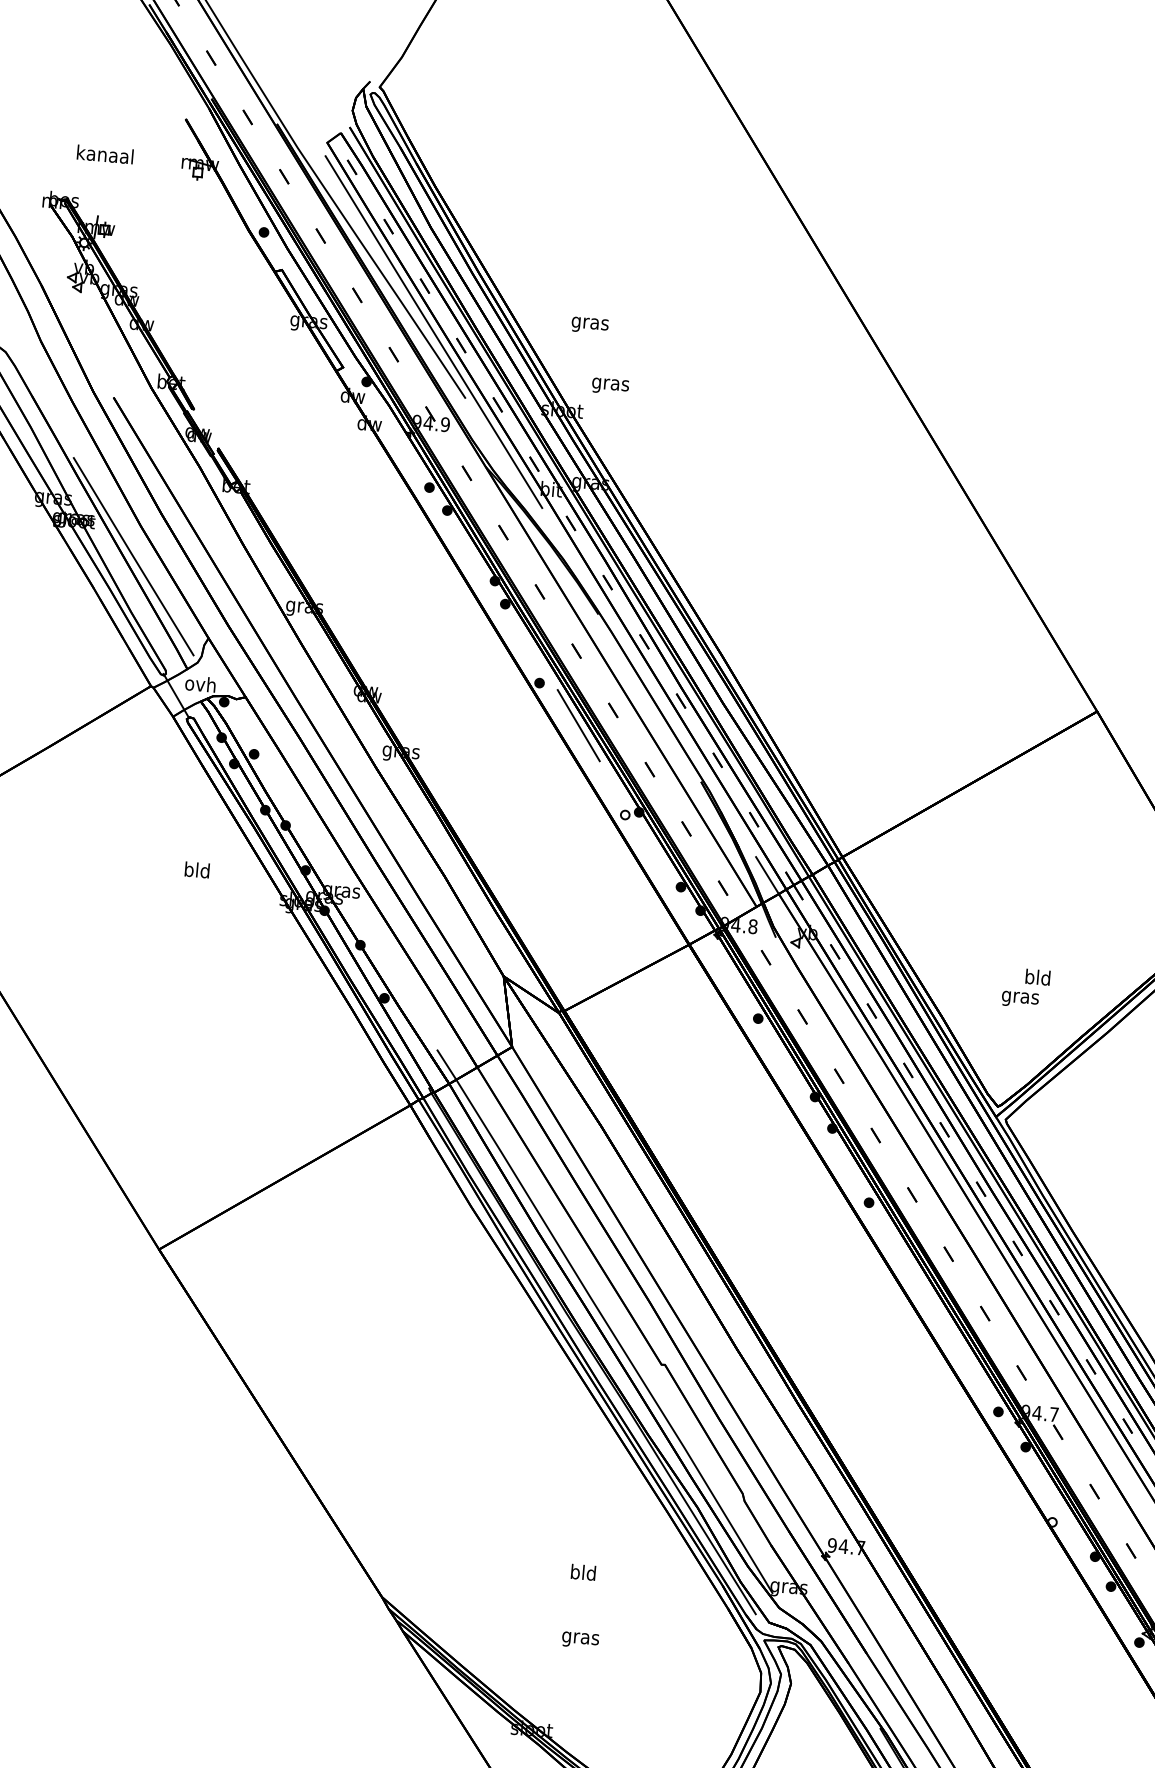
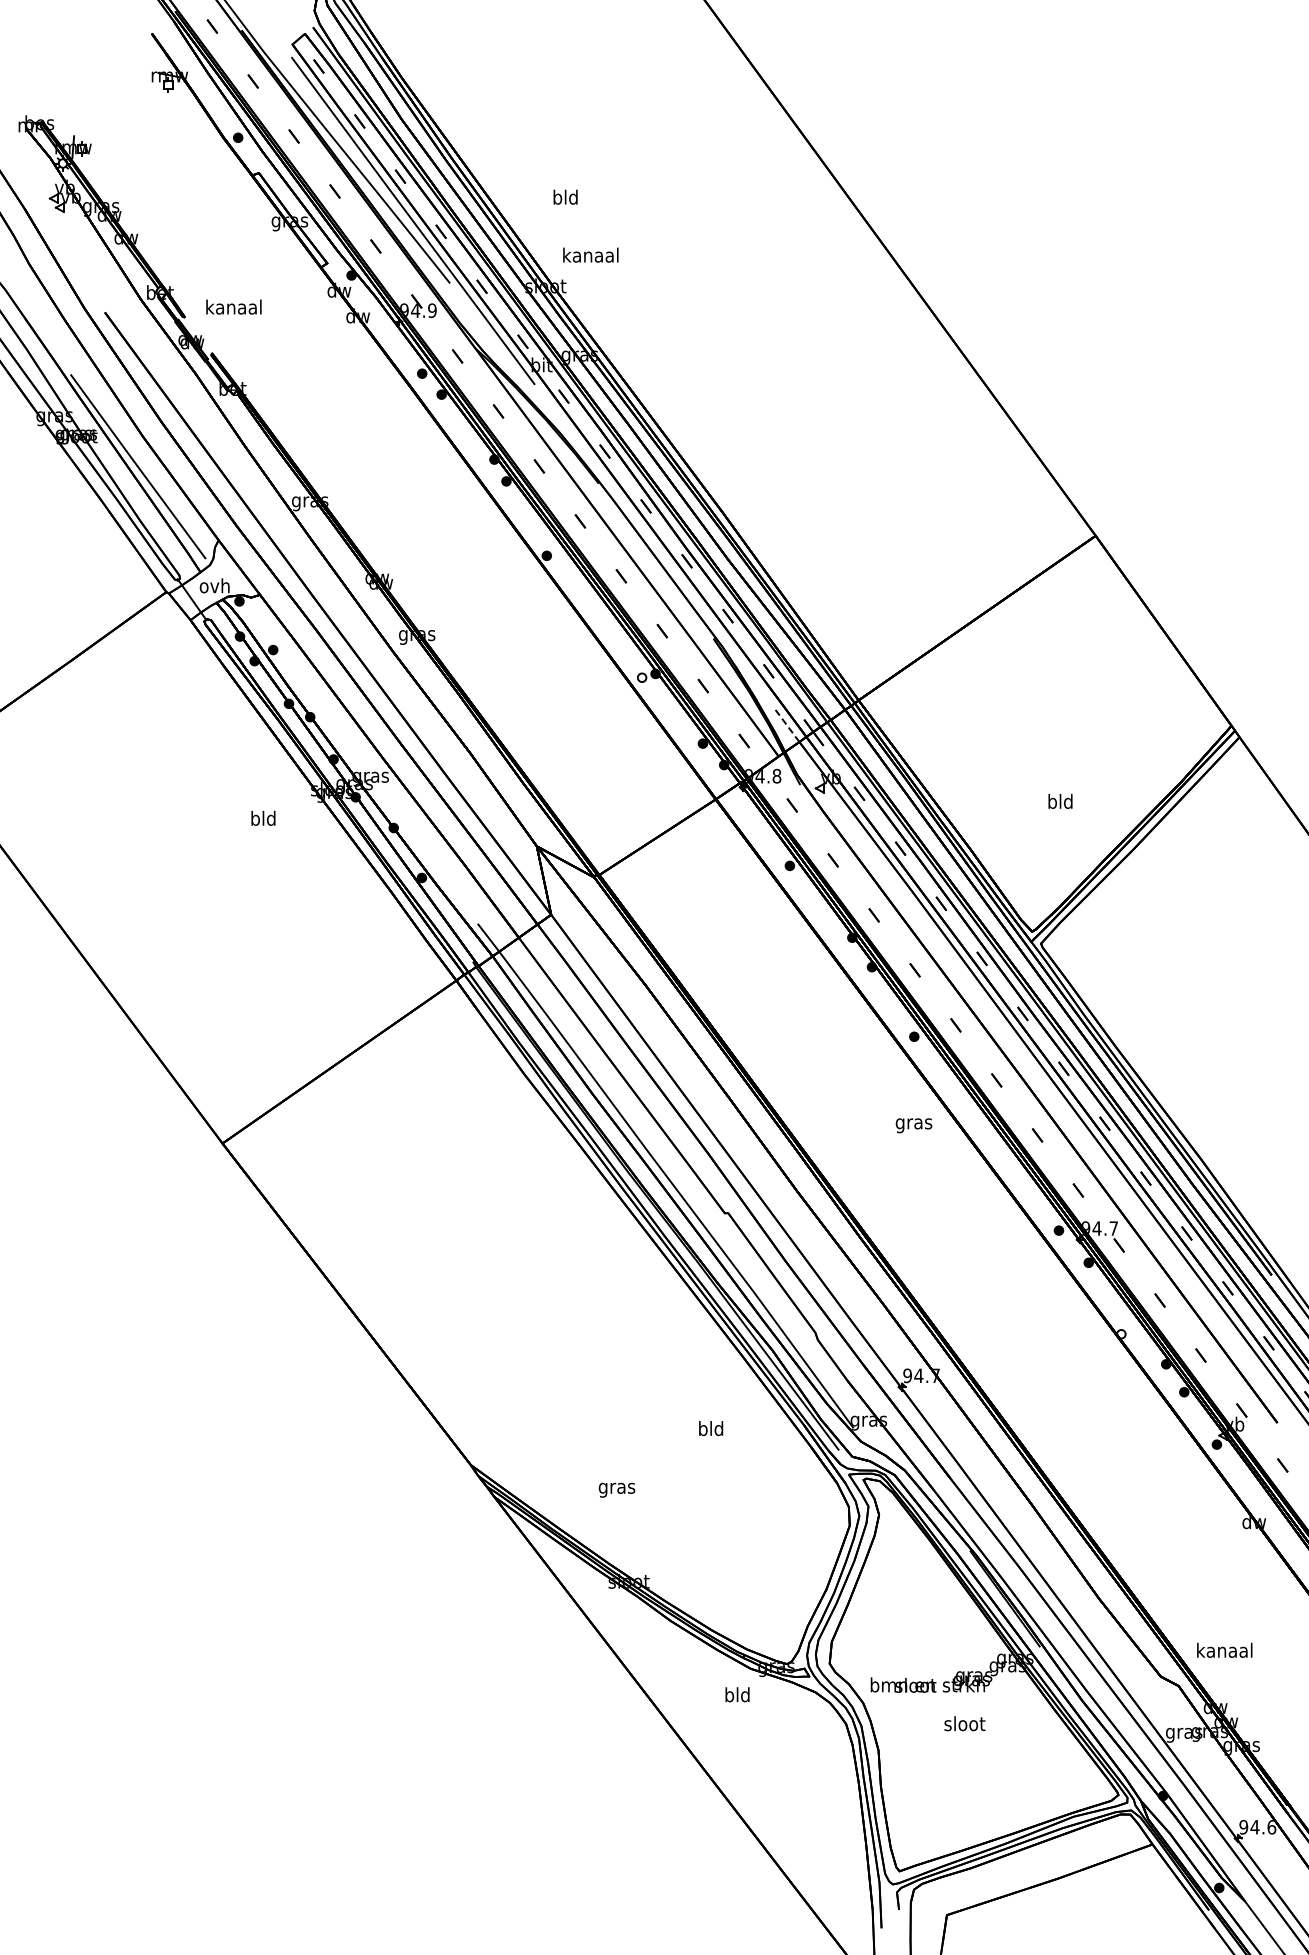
text: (104, 153) -> (233, 306), moved
text: (590, 322) -> (565, 198), gras -> bld
text: (610, 383) -> (590, 256), gras -> kanaal
line: (578, 725) -> (588, 594), removed
text: (197, 869) -> (263, 817), moved
line: (767, 875) -> (786, 724), solid -> dashed
text: (1019, 999) -> (913, 1125), moved
text: (583, 1572) -> (711, 1428), moved
text: (580, 1639) -> (616, 1489), moved

